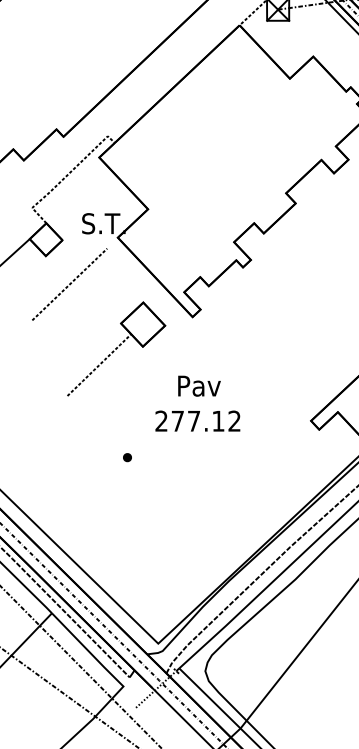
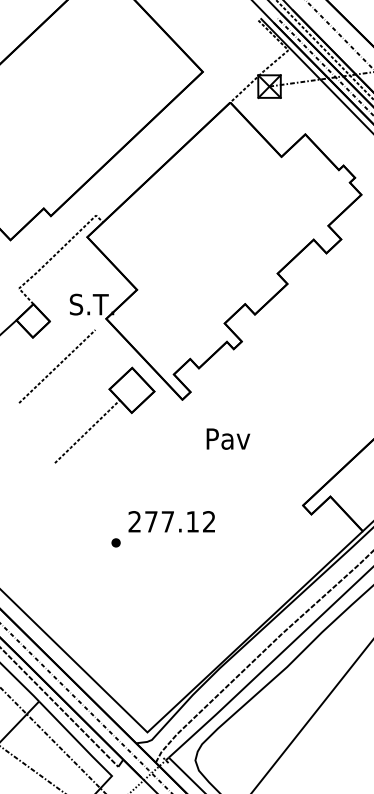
part: (116, 348) -> (104, 414), moved
text: (199, 385) -> (228, 438), moved
text: (197, 420) -> (171, 521), moved

